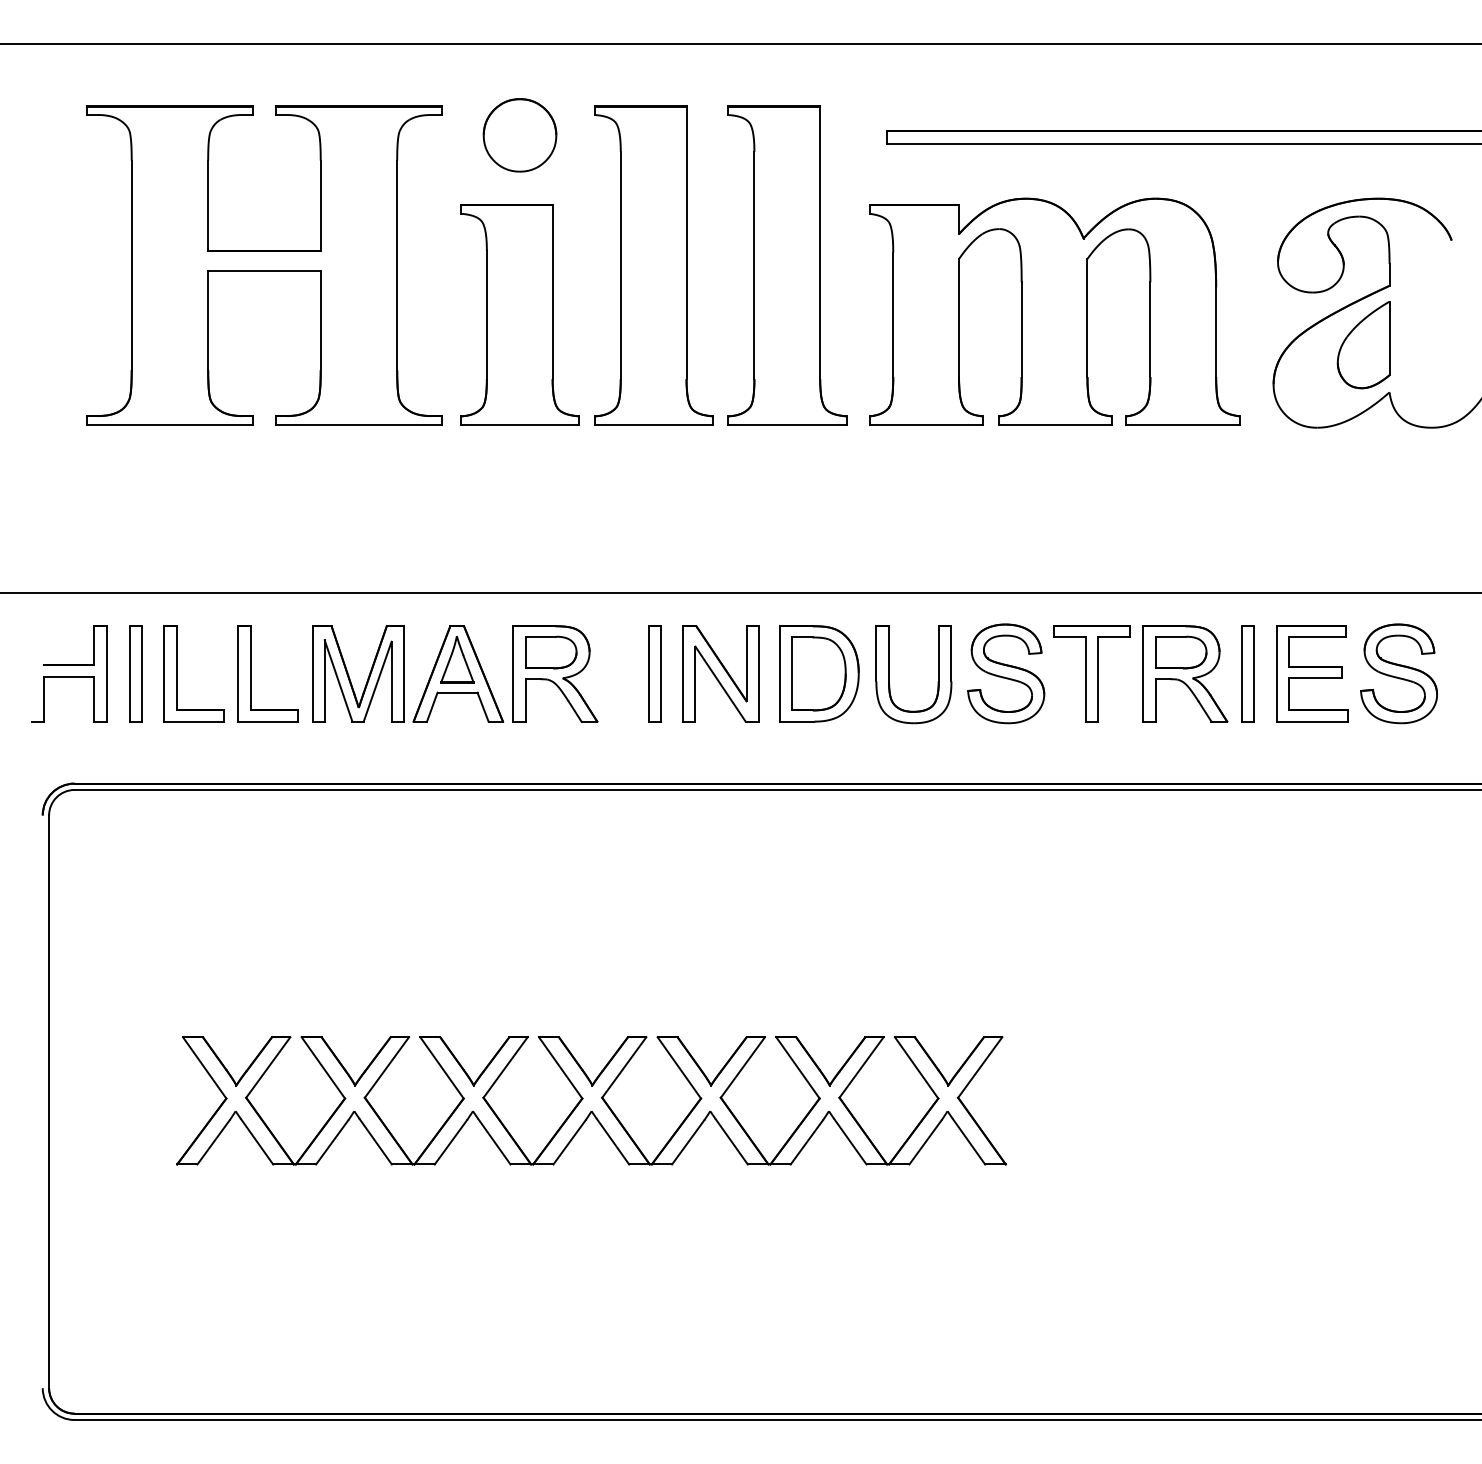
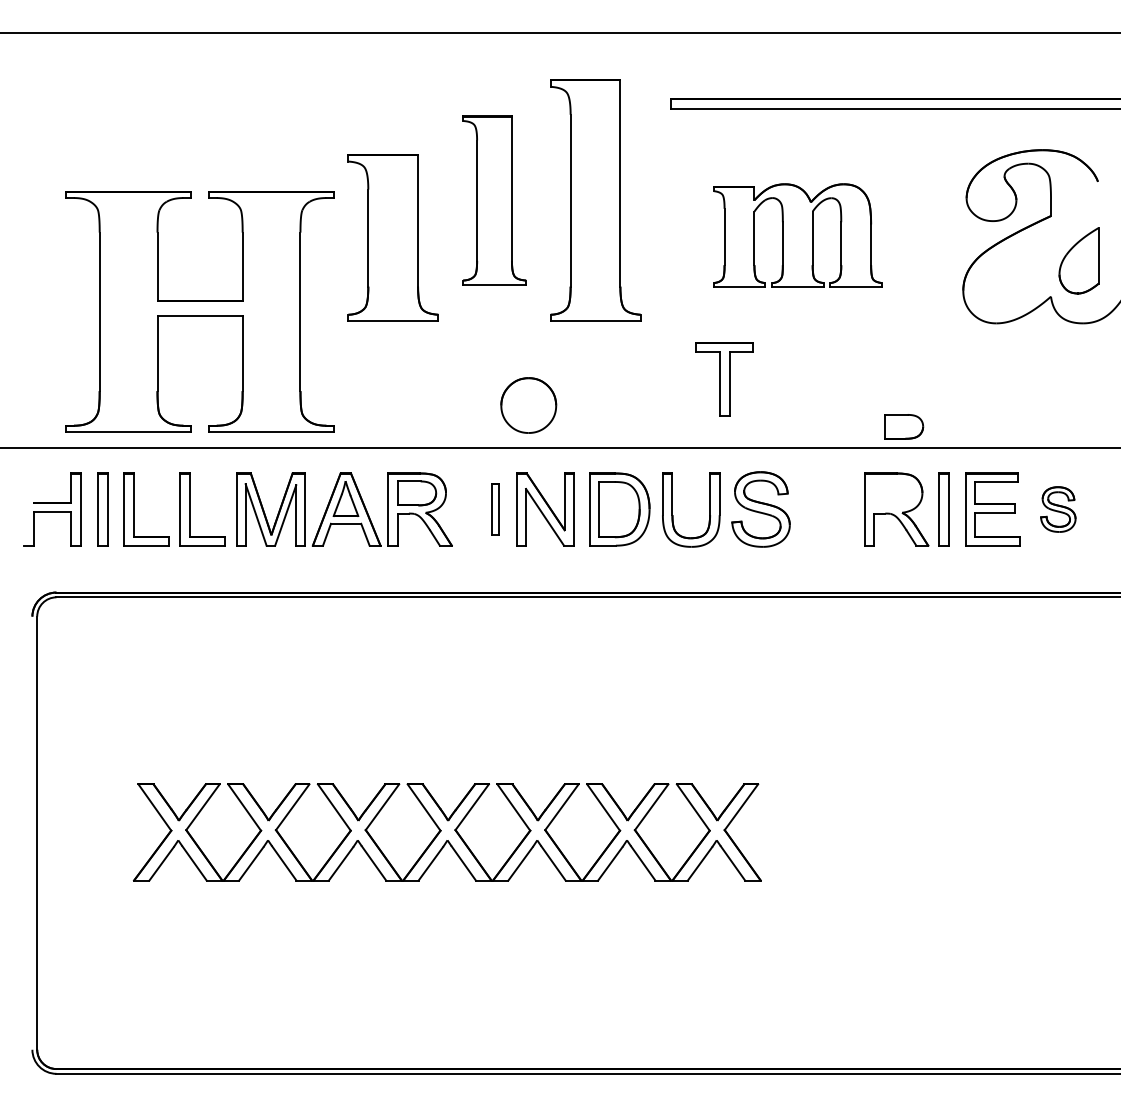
part: (519, 135) -> (528, 405), moved
part: (264, 265) -> (200, 311), moved
part: (653, 265) -> (494, 200), size x0.7
part: (1054, 311) -> (797, 235), size x0.6
part: (1363, 345) -> (1078, 261), moved
part: (1181, 652) -> (904, 426), moved
part: (654, 673) -> (495, 509), size x0.7
part: (1091, 673) -> (724, 379), moved
part: (1399, 673) -> (1058, 509), size x0.6

